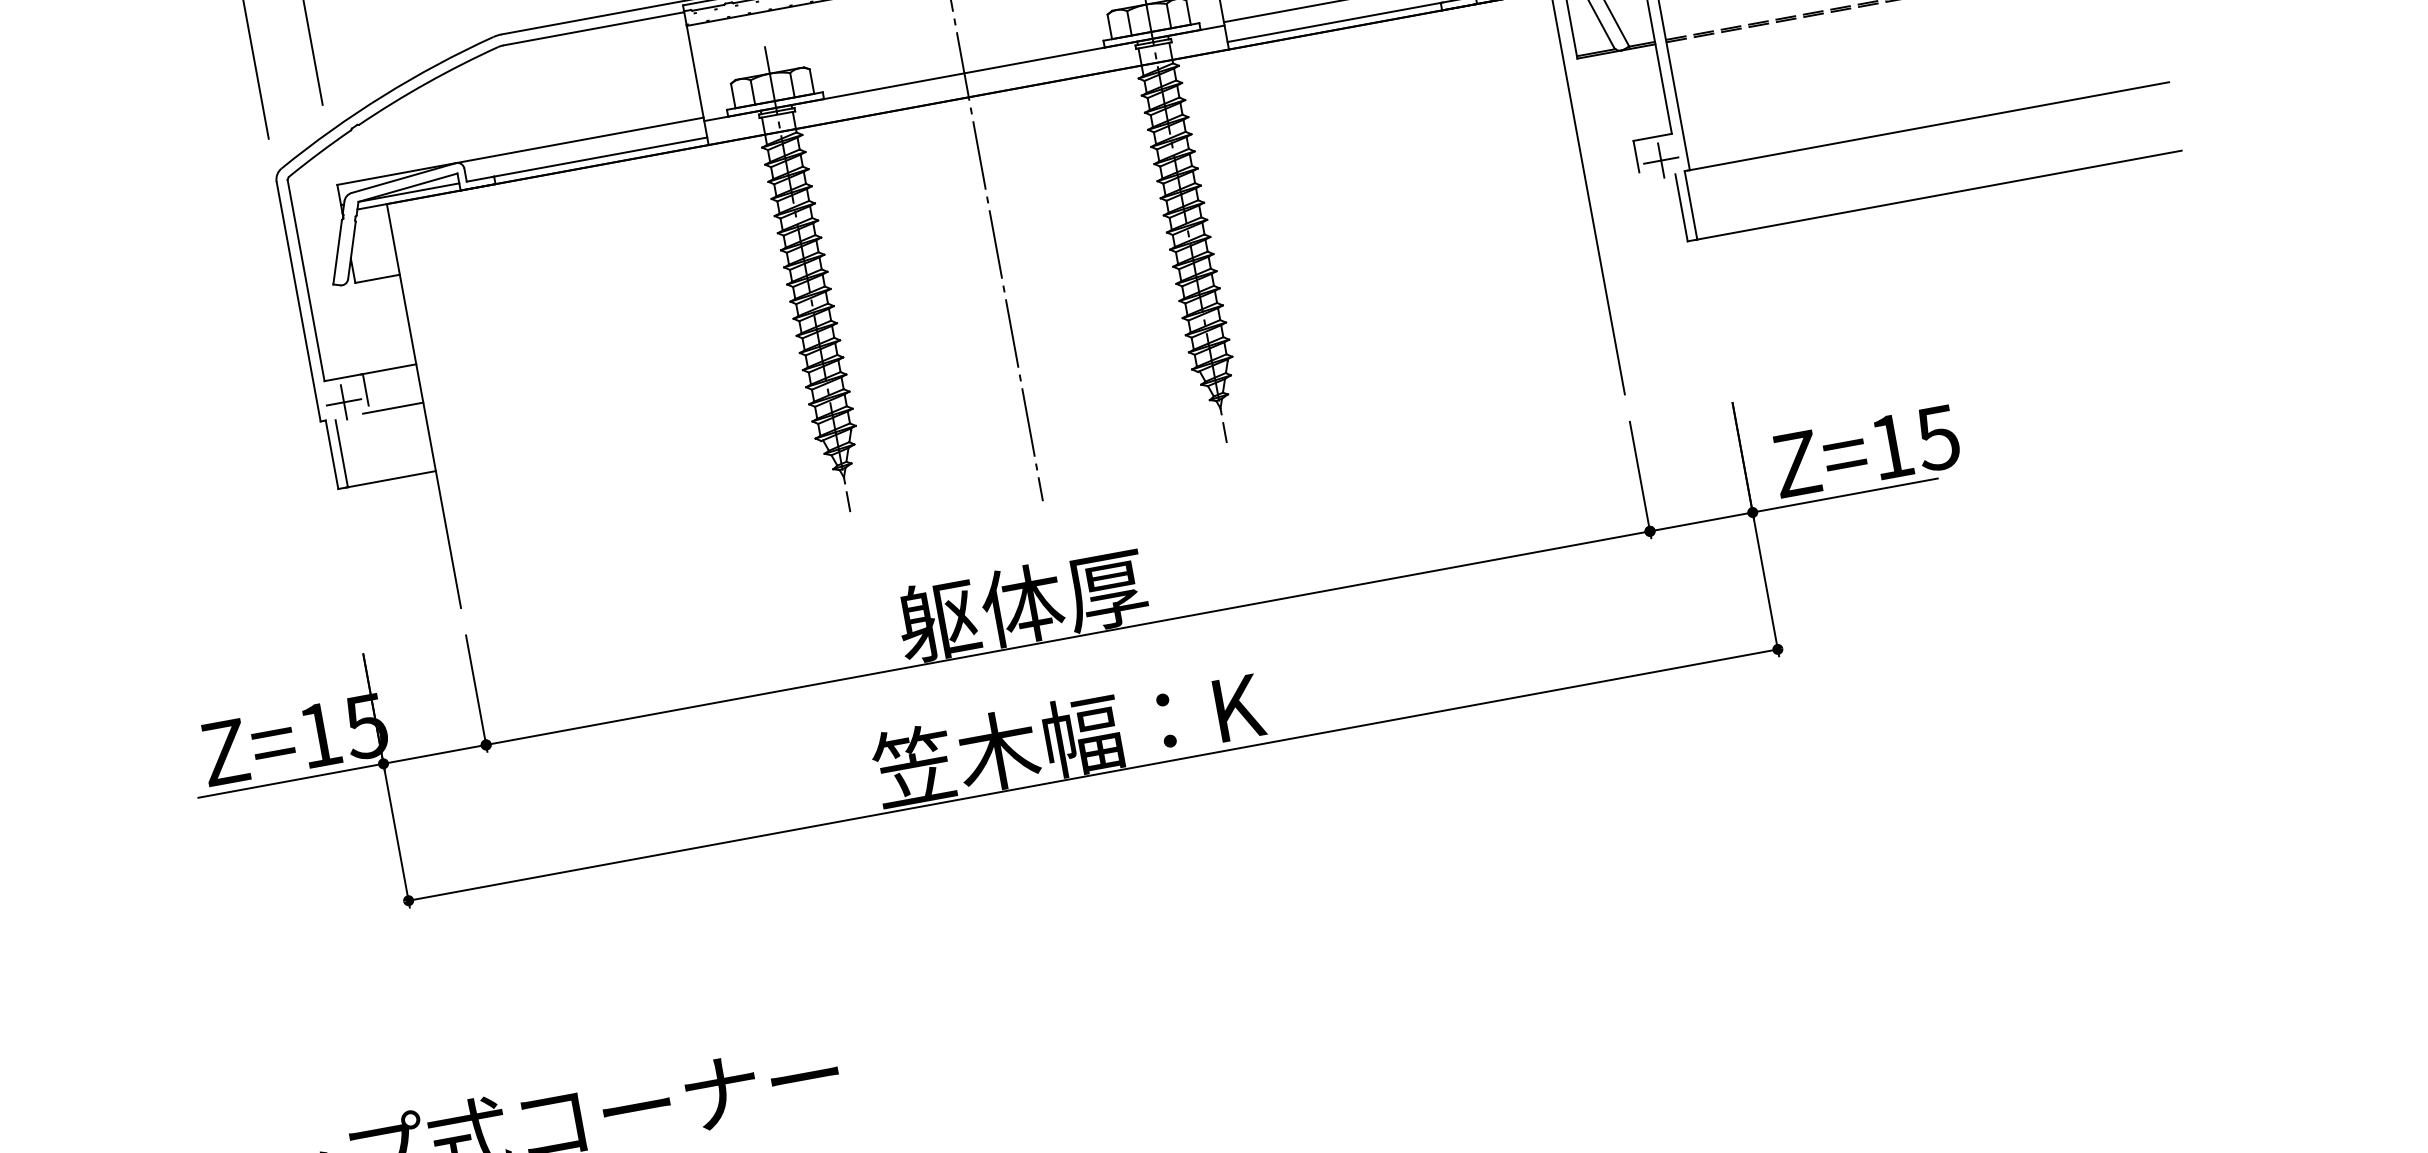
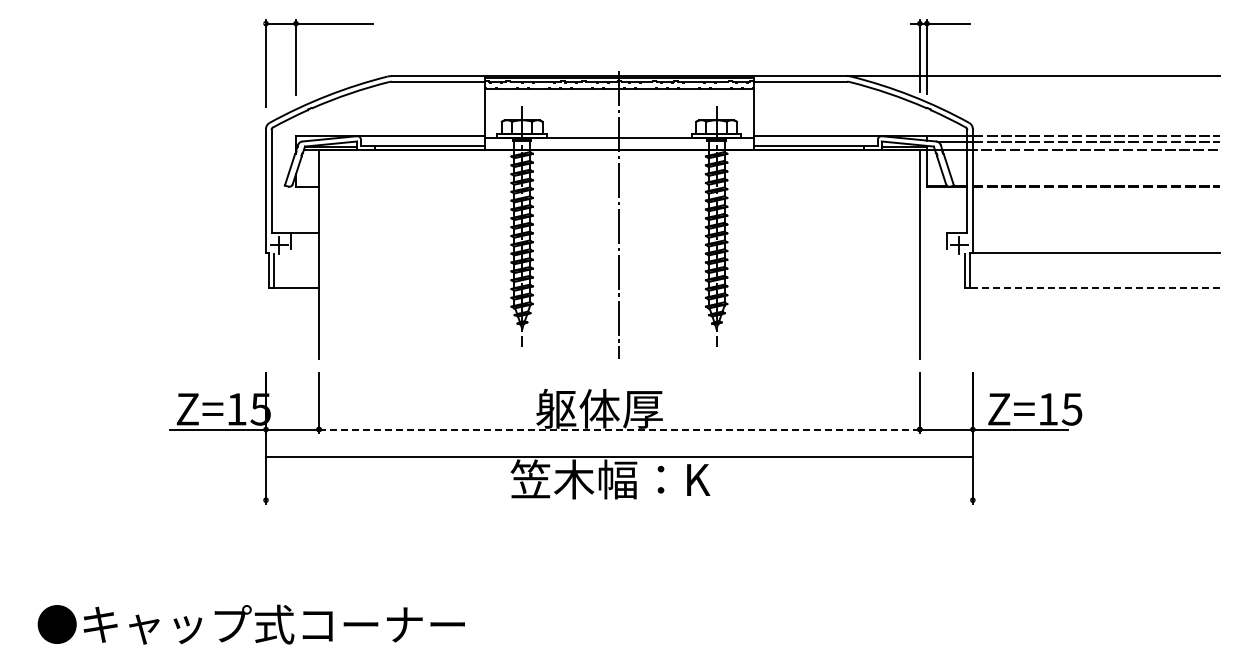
line: (1938, 196) -> (1094, 288), solid -> dashed
line: (393, 407) -> (303, 252), removed
line: (1068, 638) -> (619, 429), solid -> dashed
line: (1091, 775) -> (618, 457), moved

